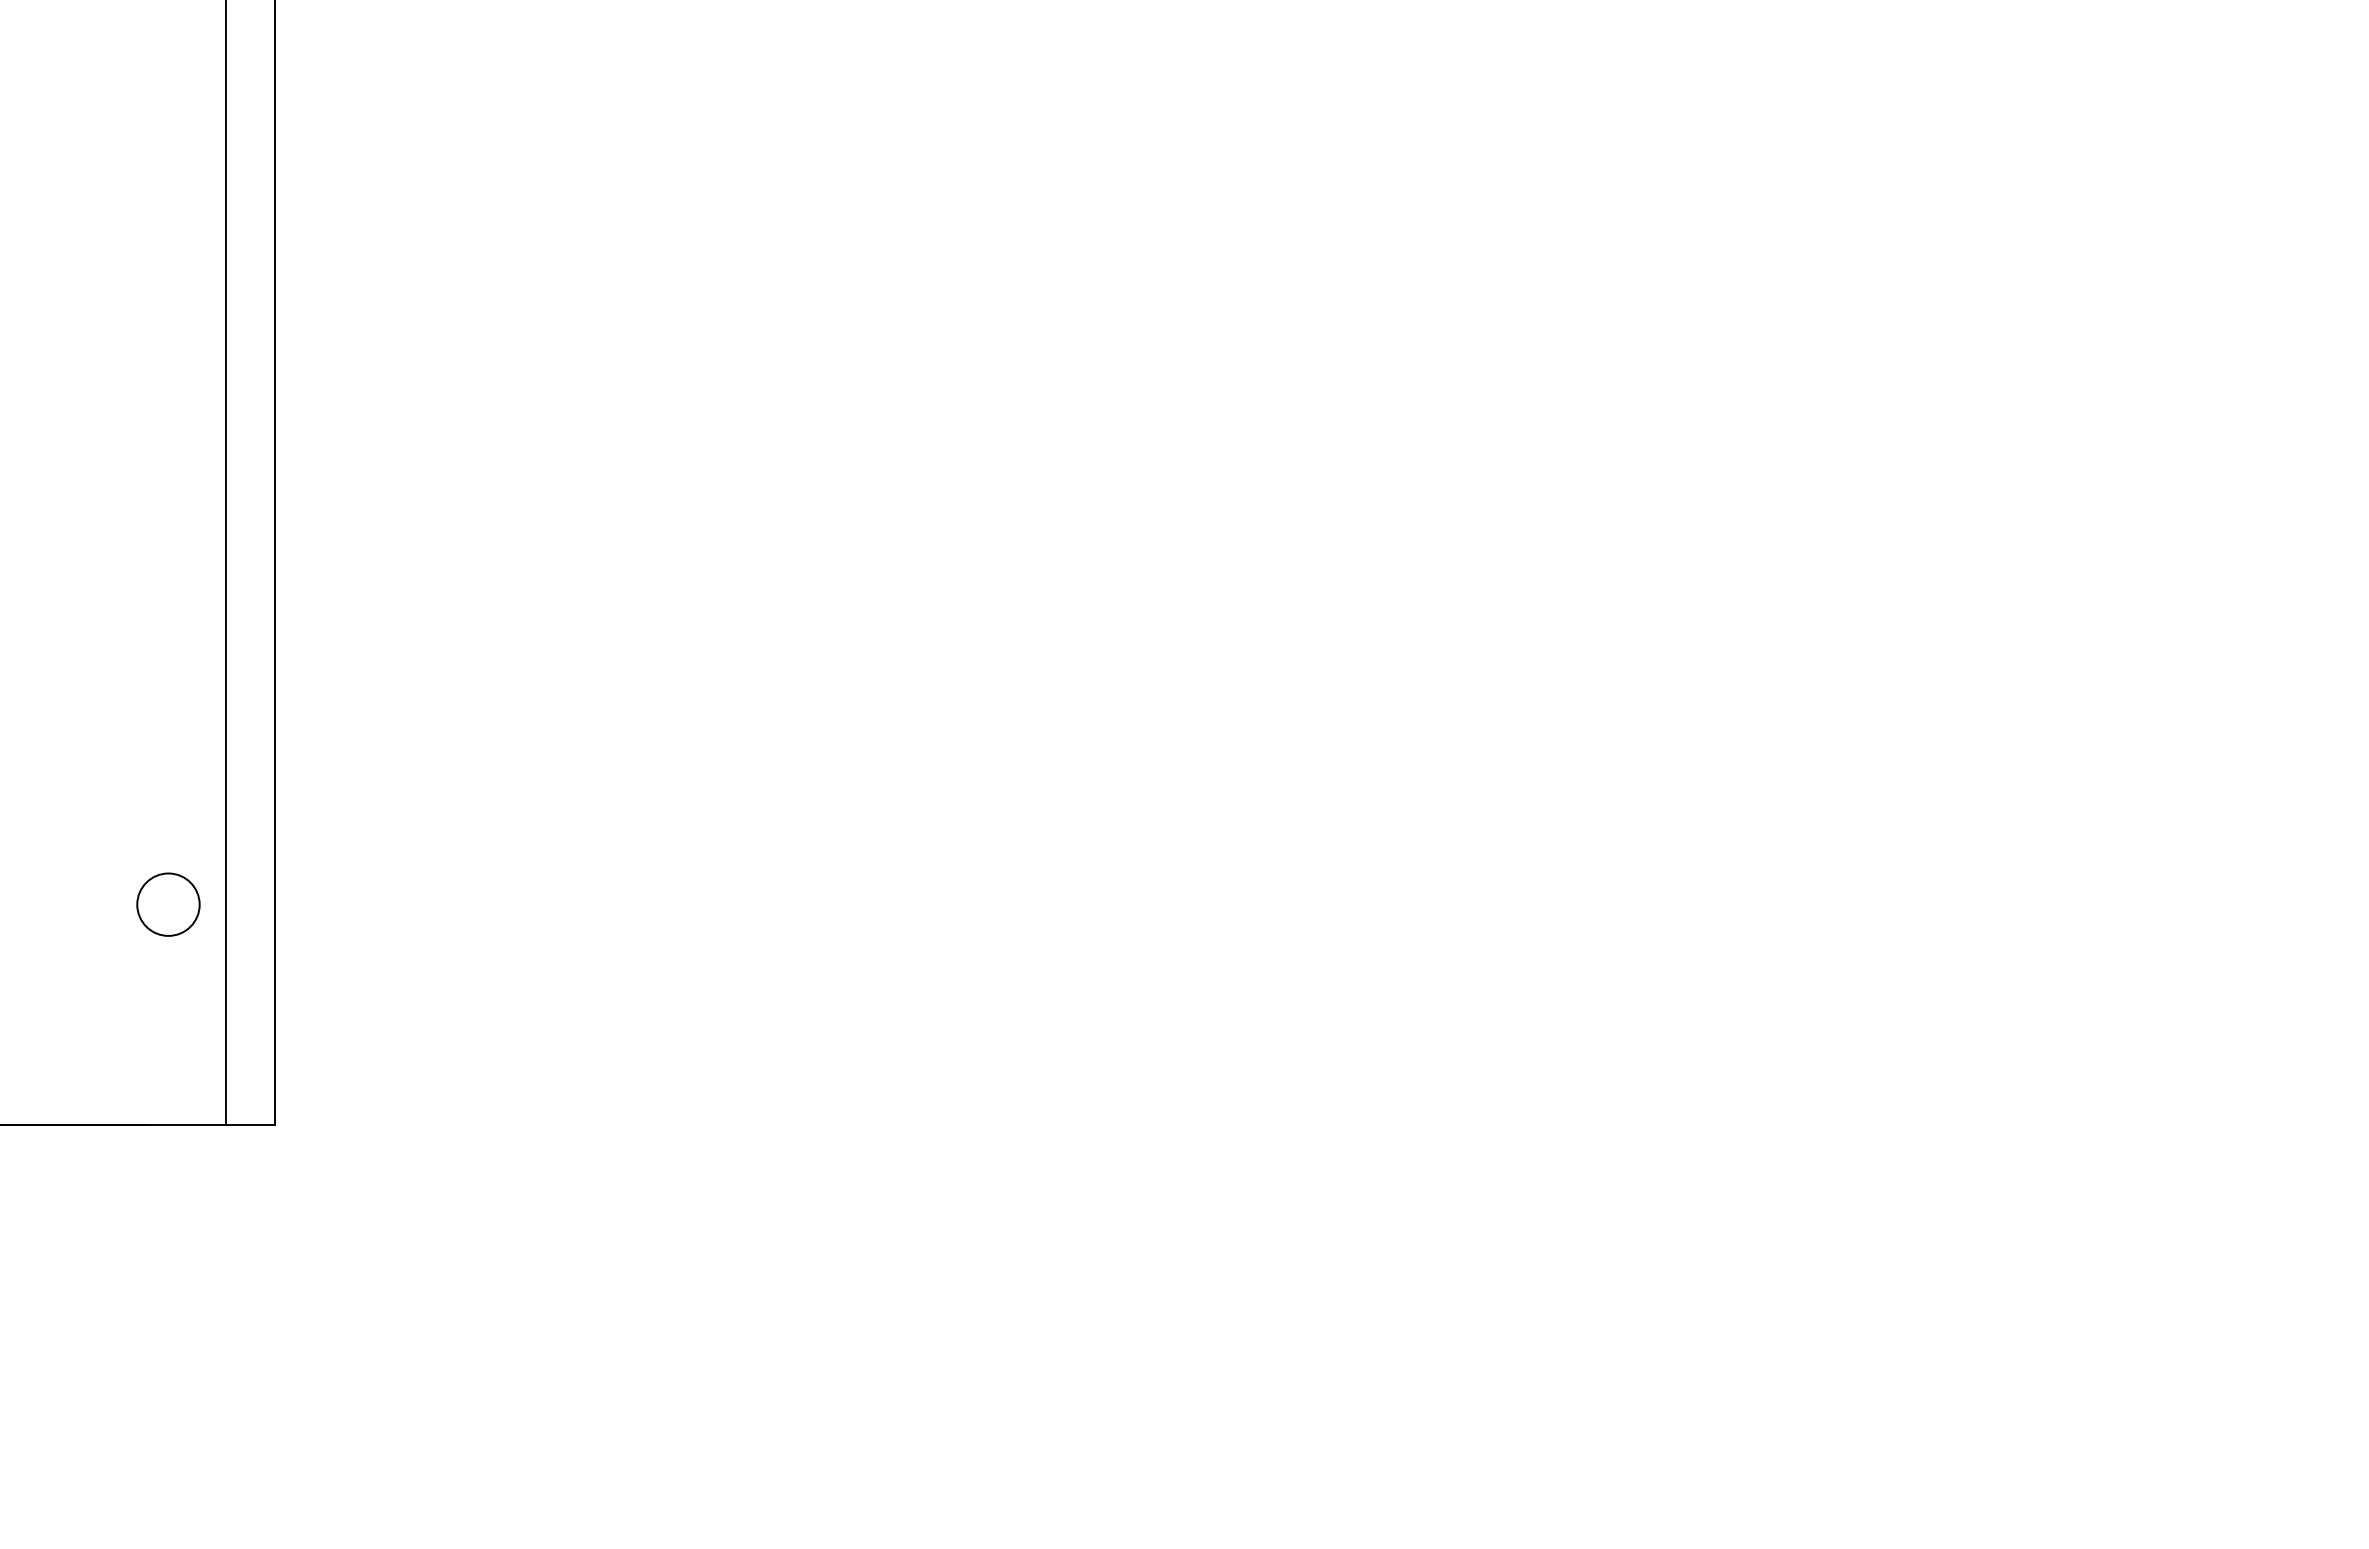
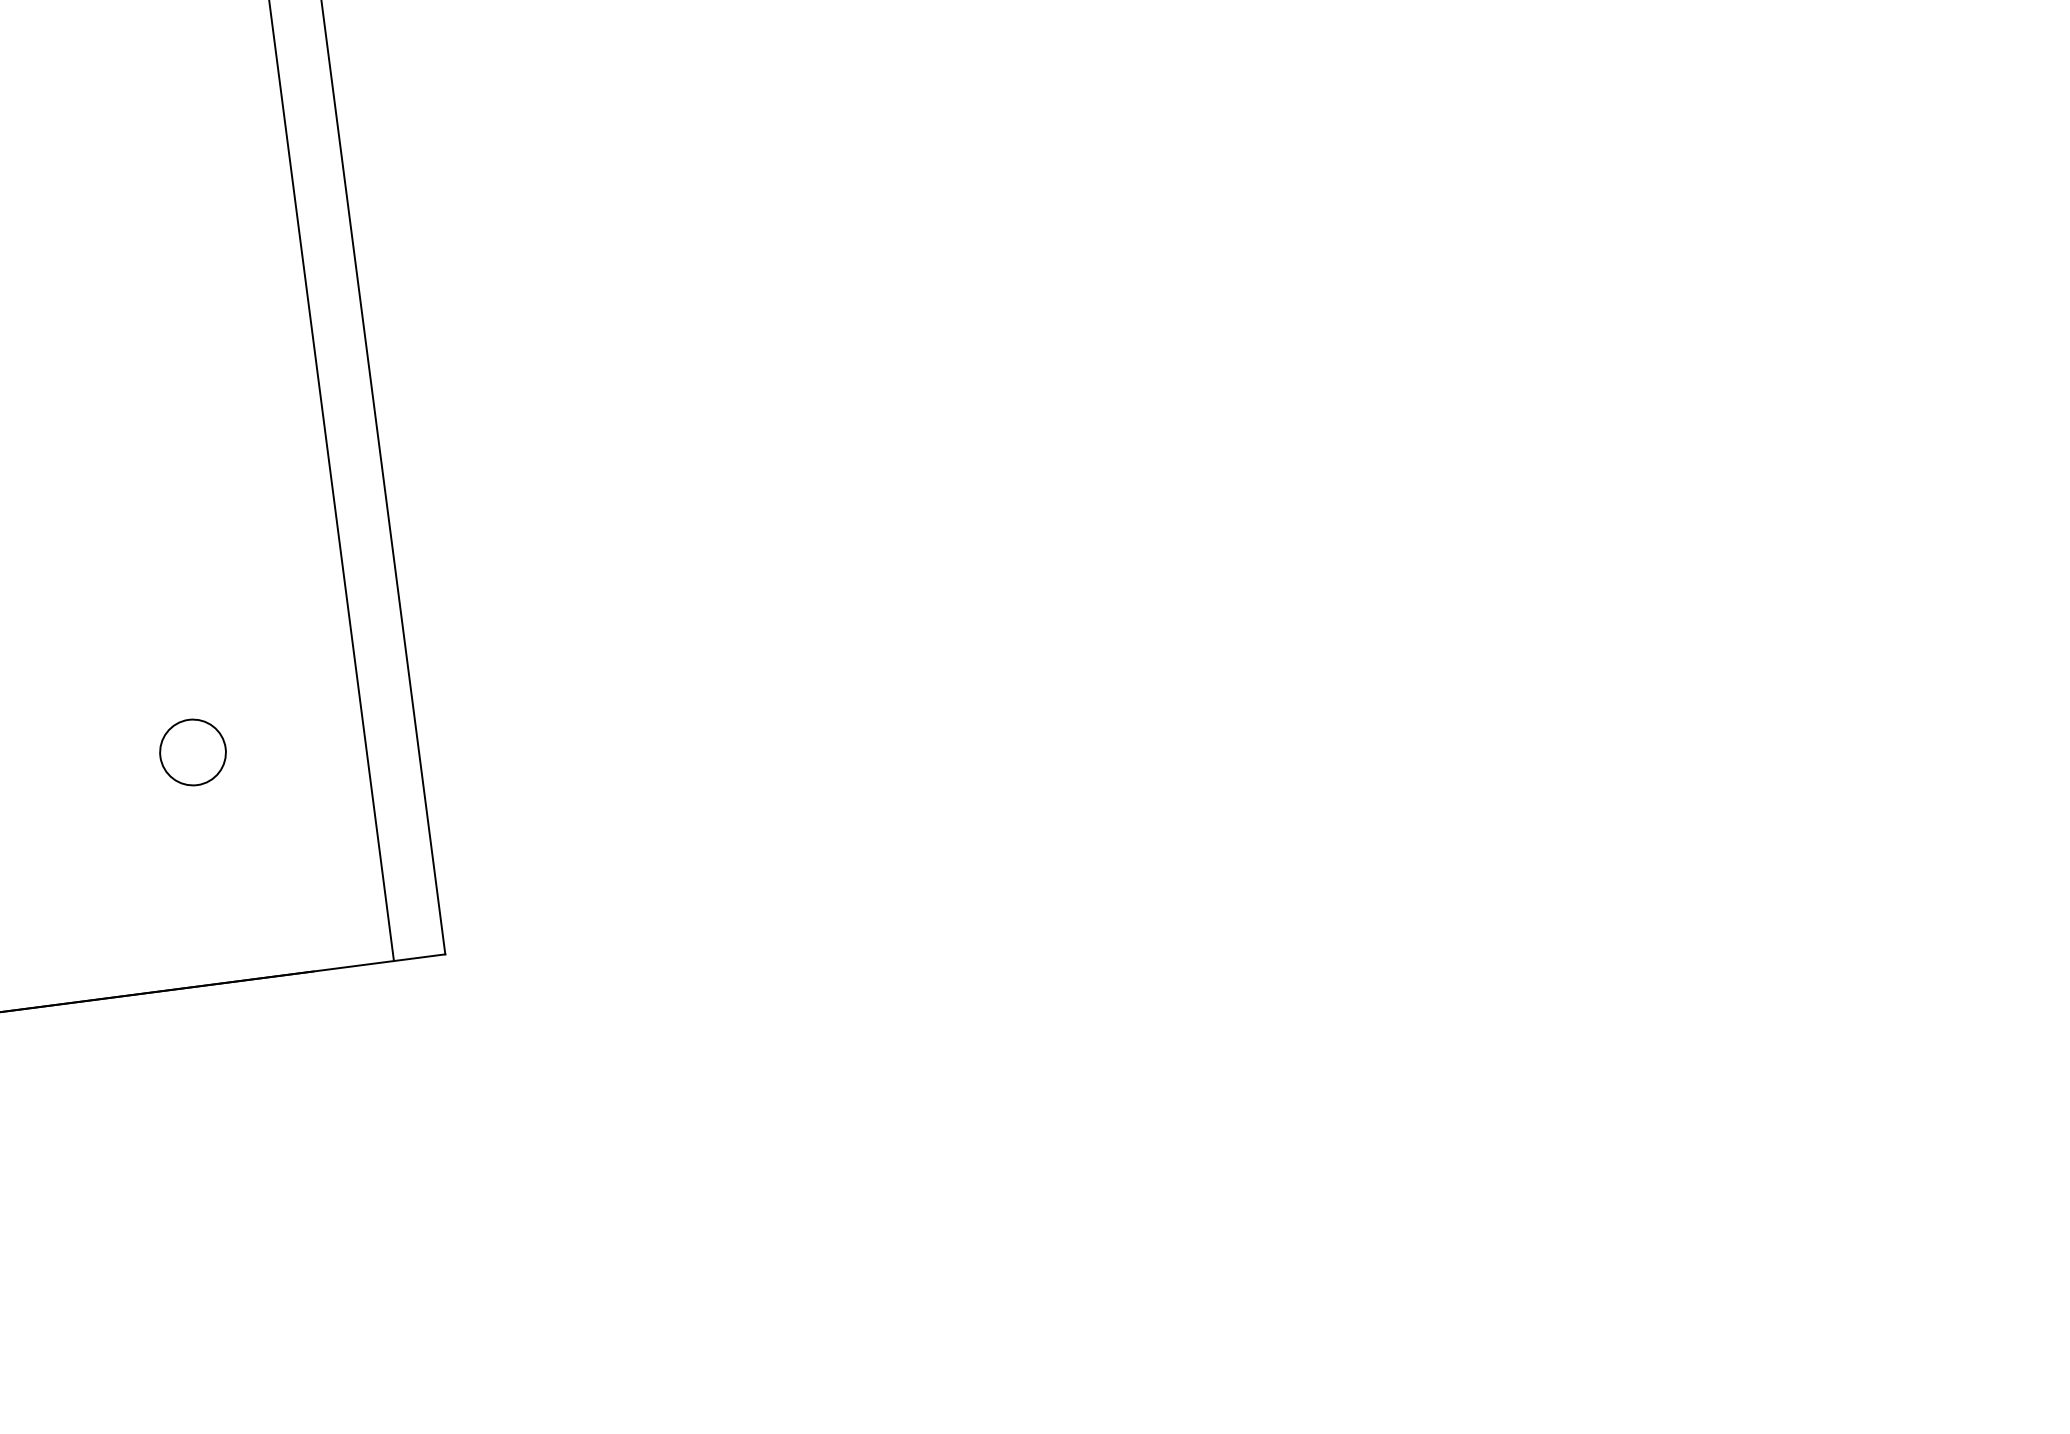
circle: (168, 904) -> (193, 752), moved

